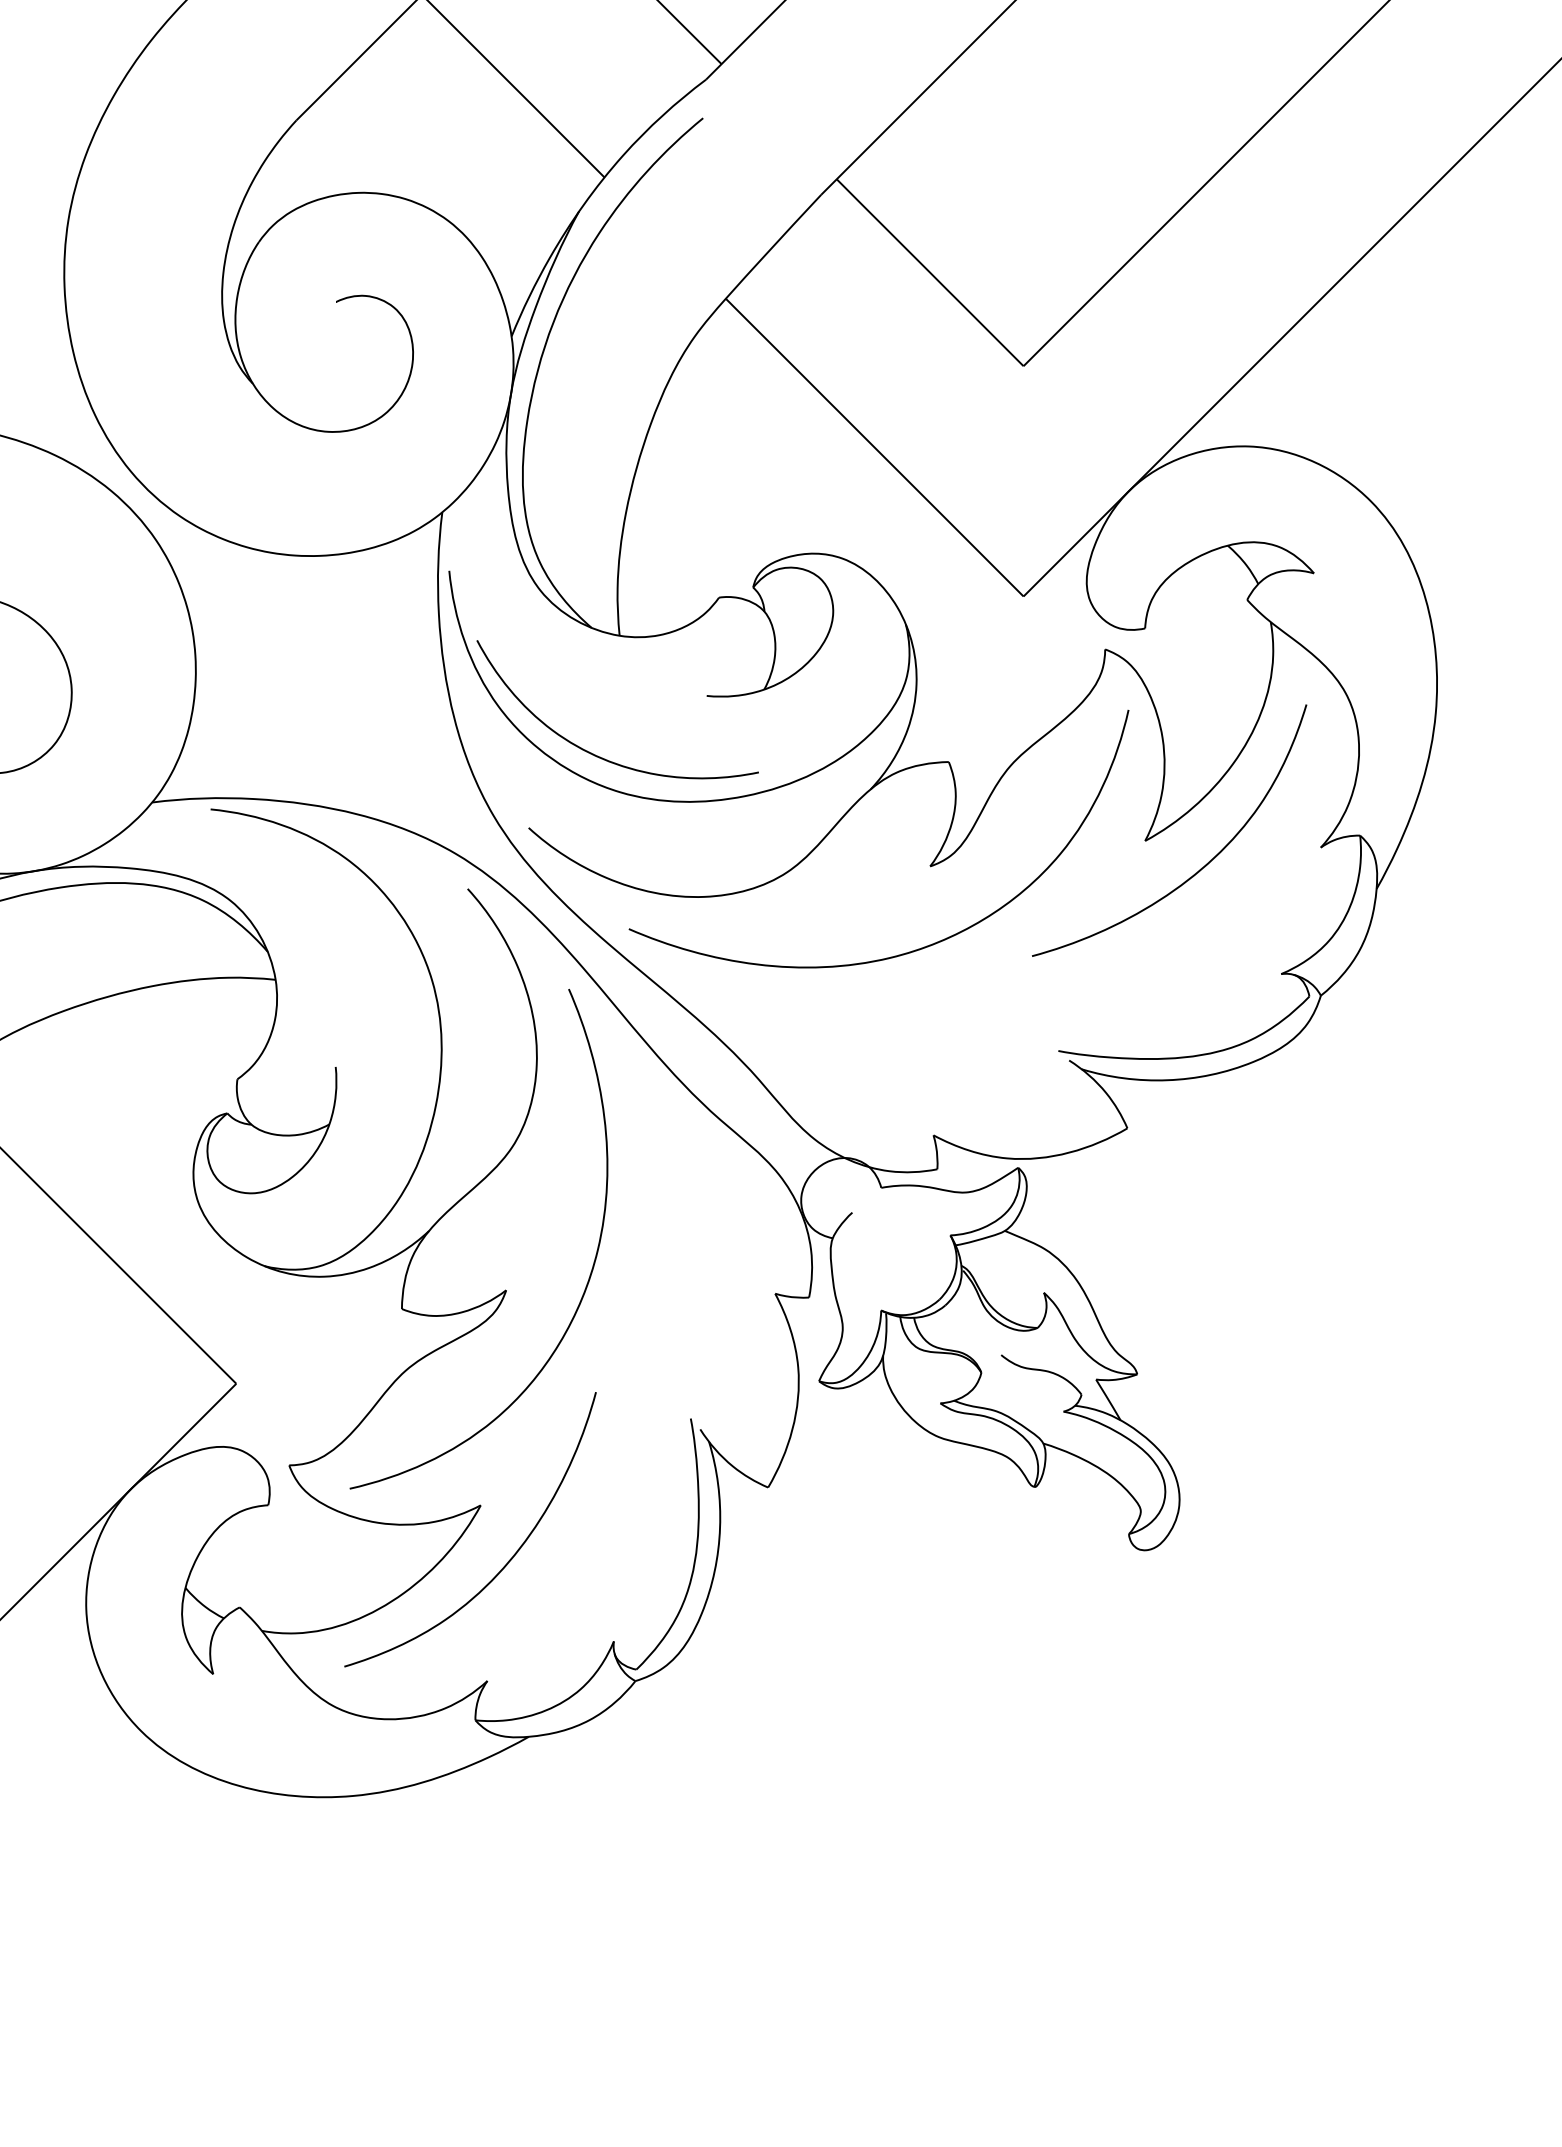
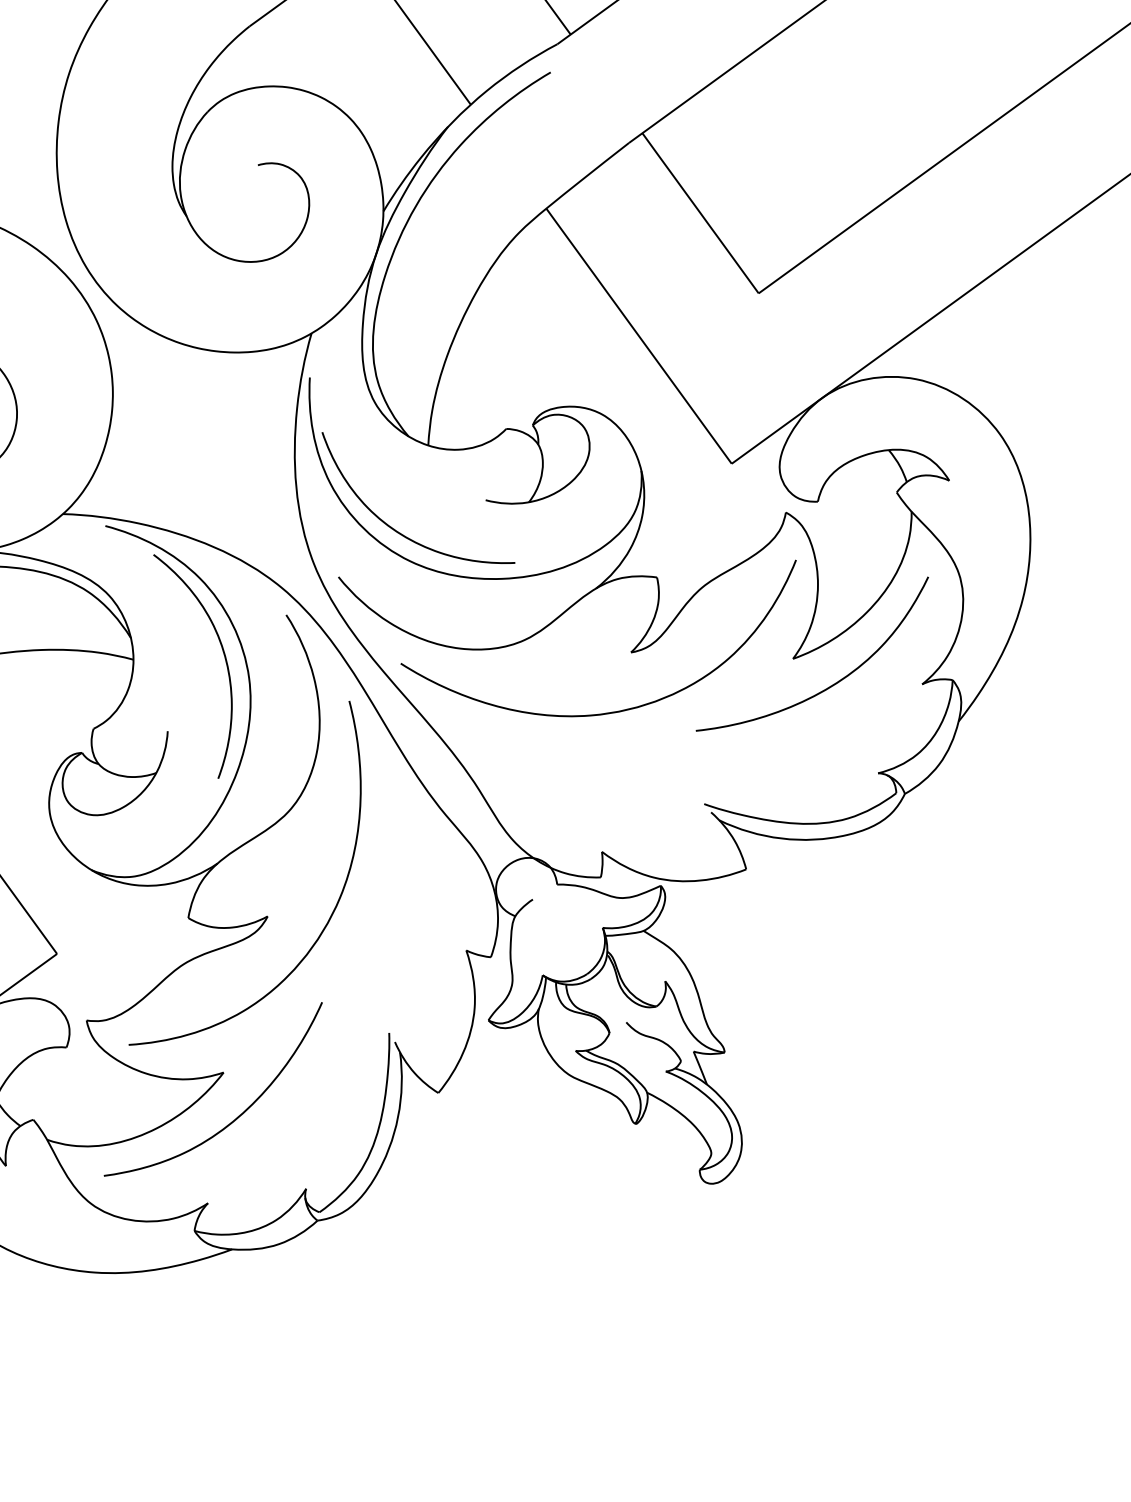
curve: (393, 954) -> (223, 654), added

